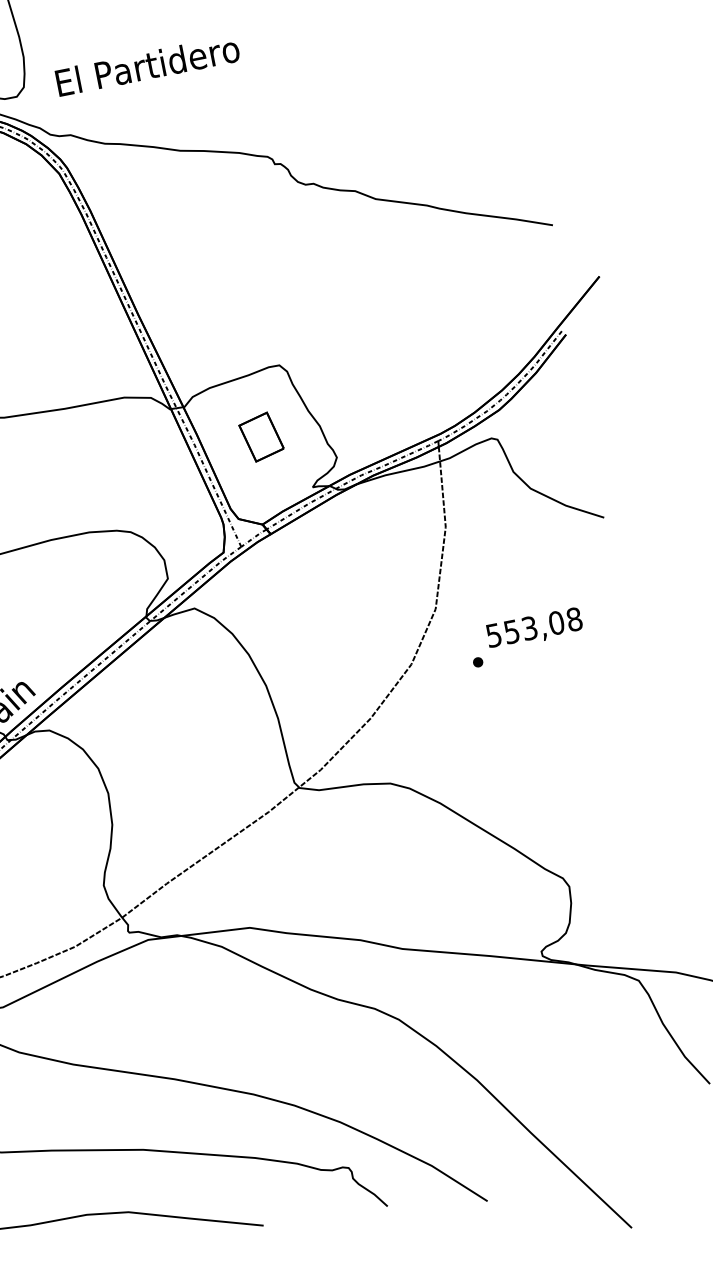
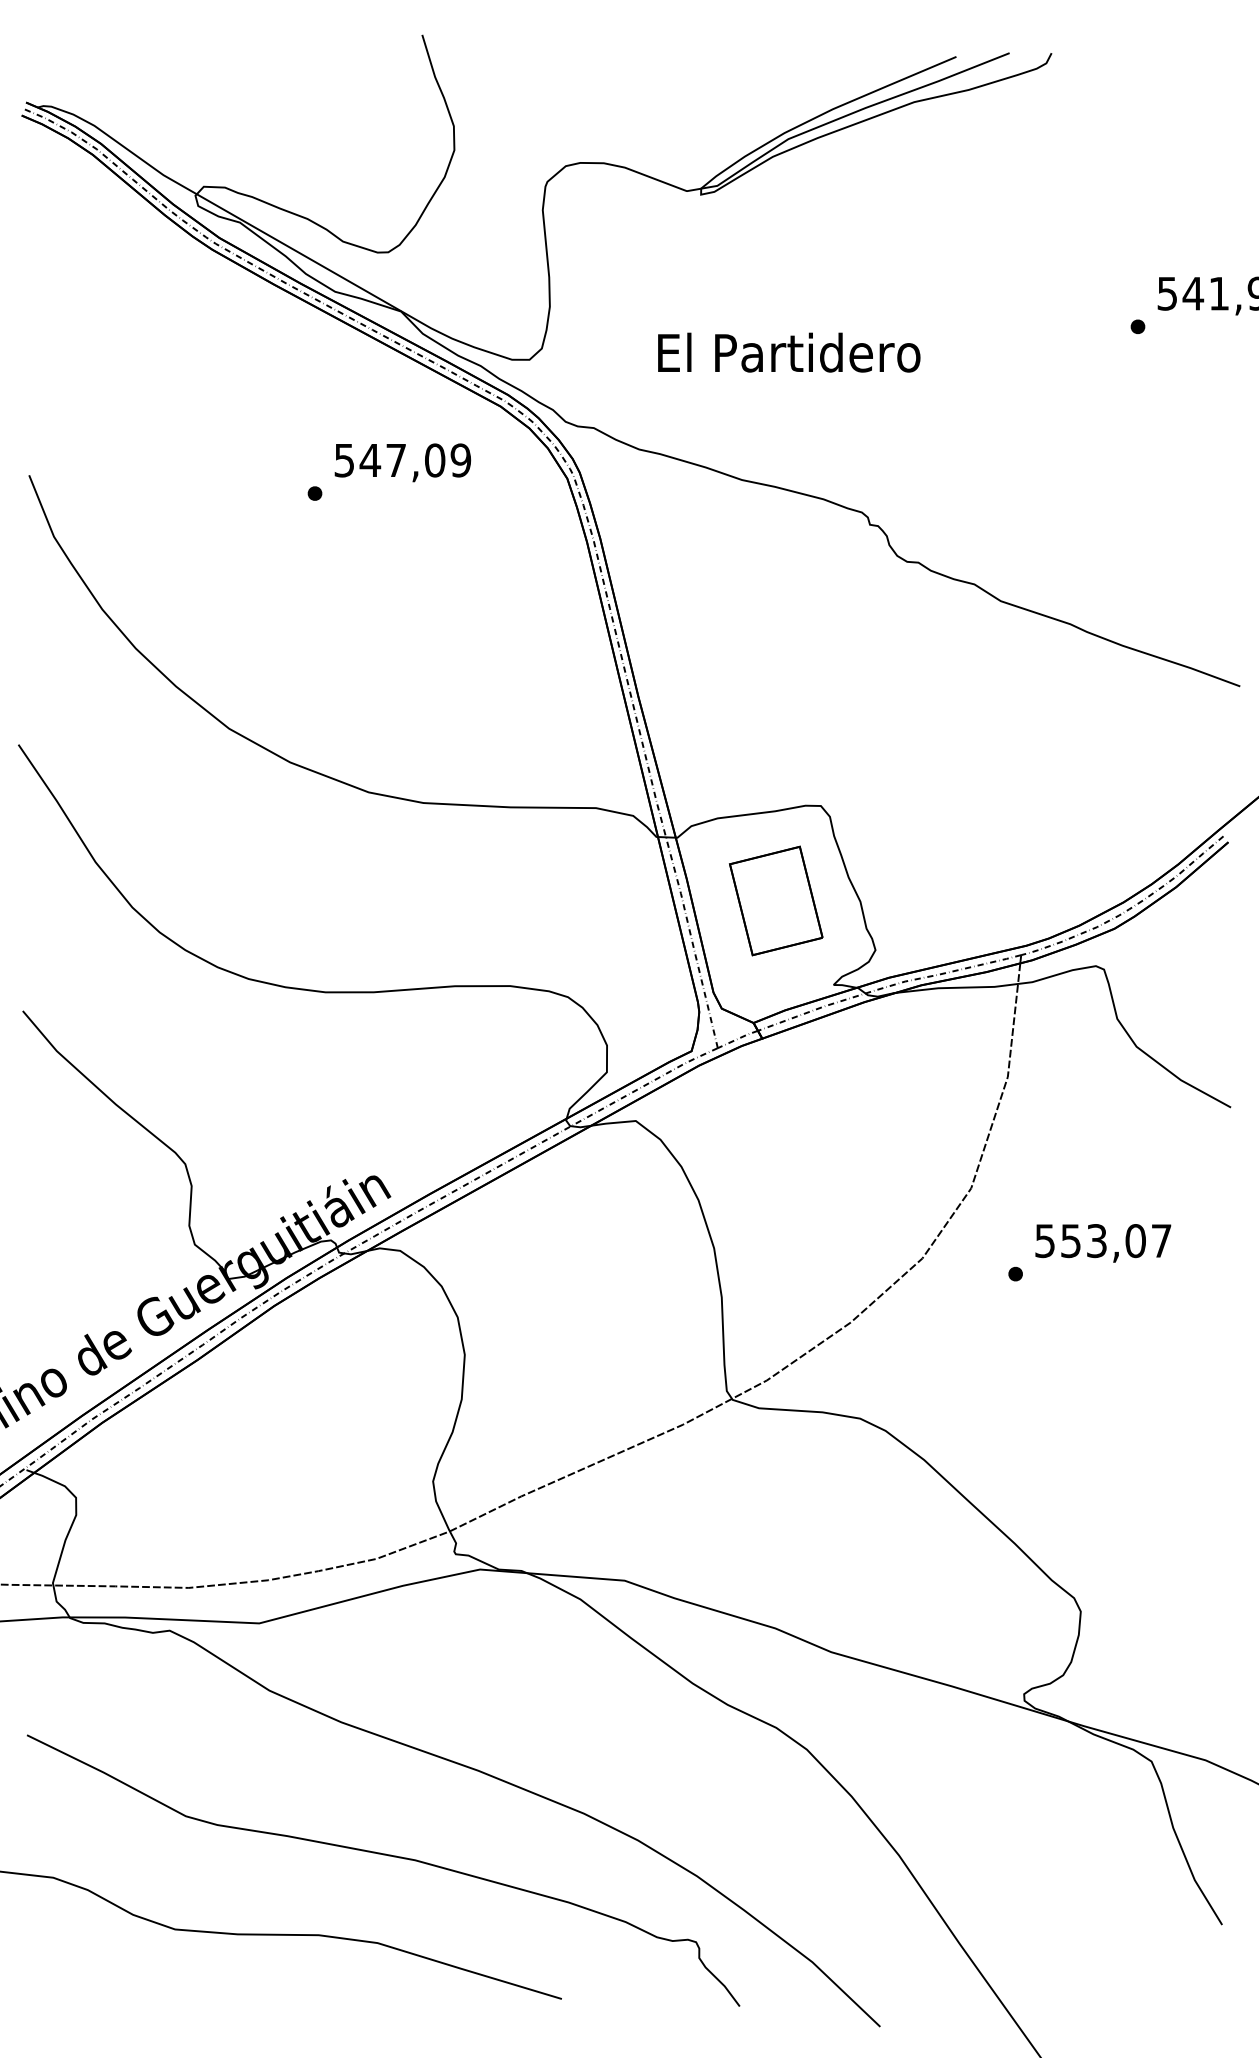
text: (147, 65) -> (789, 352), moved
part: (261, 436) -> (776, 900), size x1.67
text: (574, 619) -> (1161, 1241), 553,08 -> 553,07

